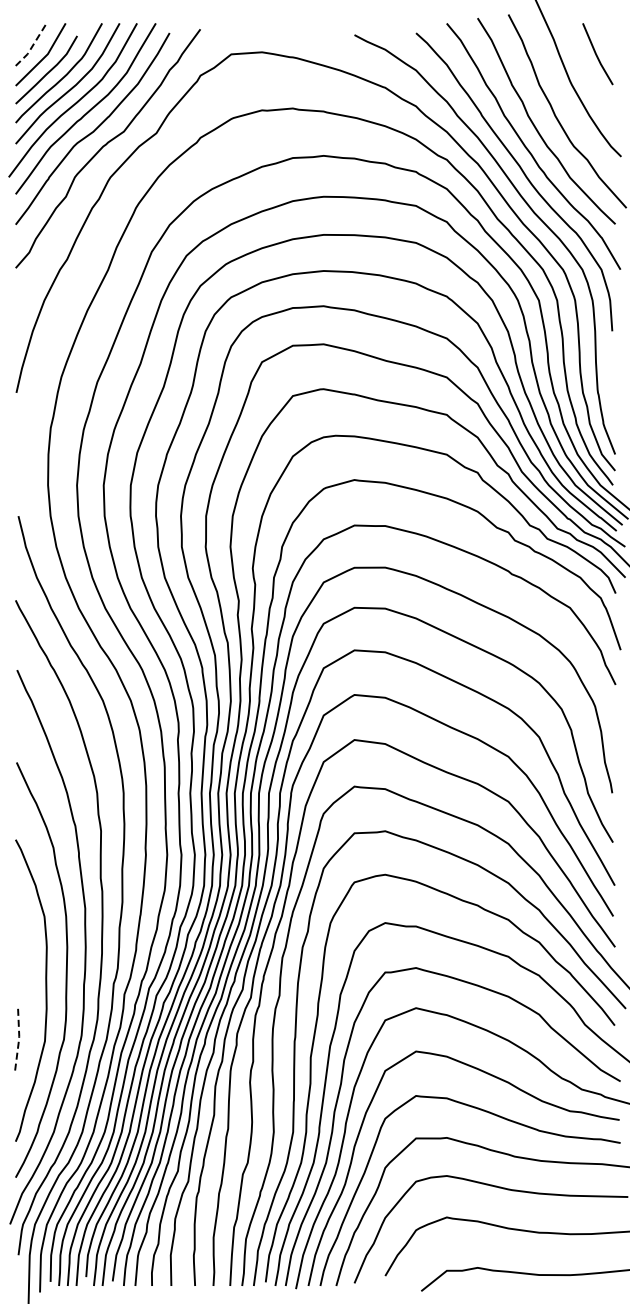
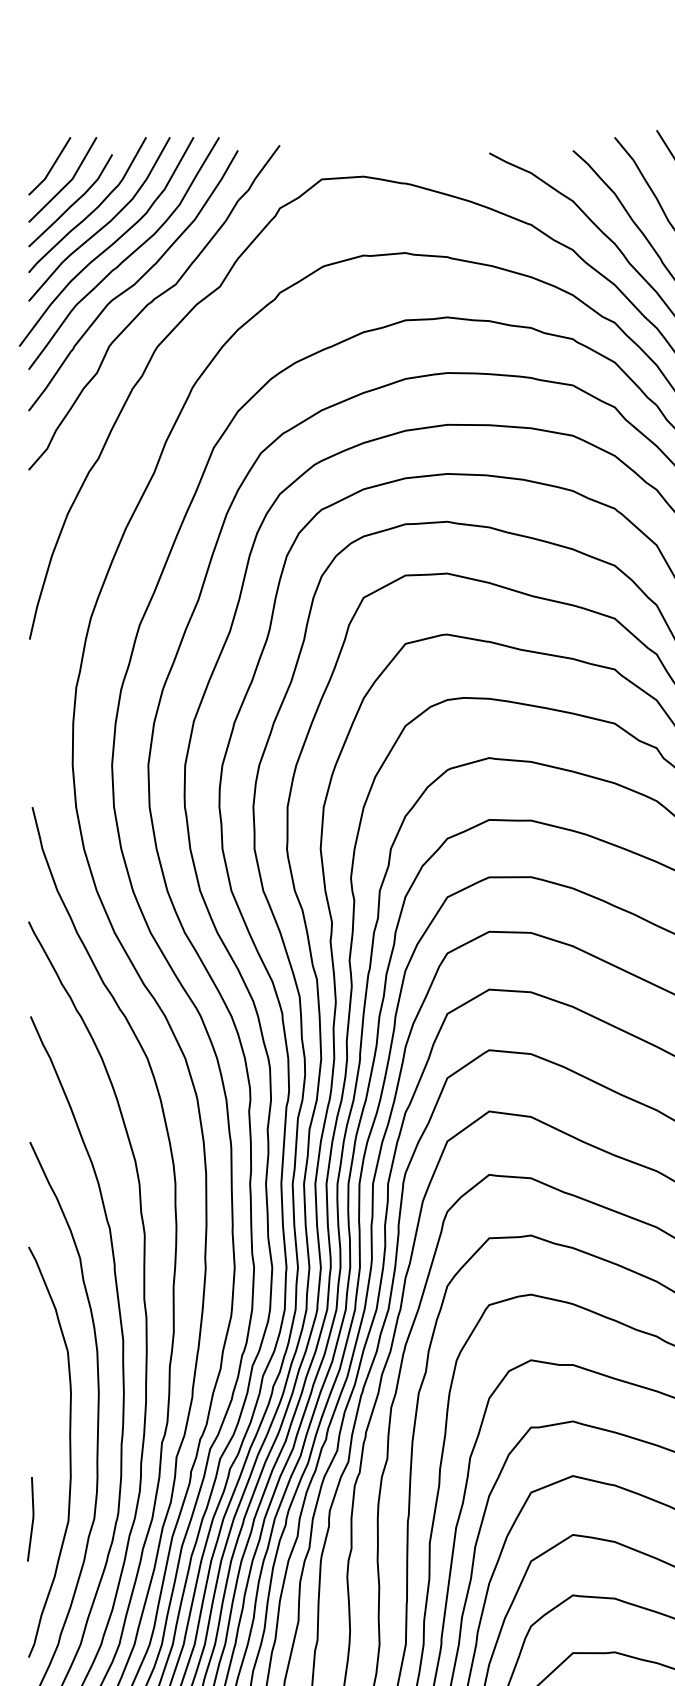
line: (32, 45) -> (51, 167), dashed -> solid
line: (19, 1039) -> (33, 1518), dashed -> solid

